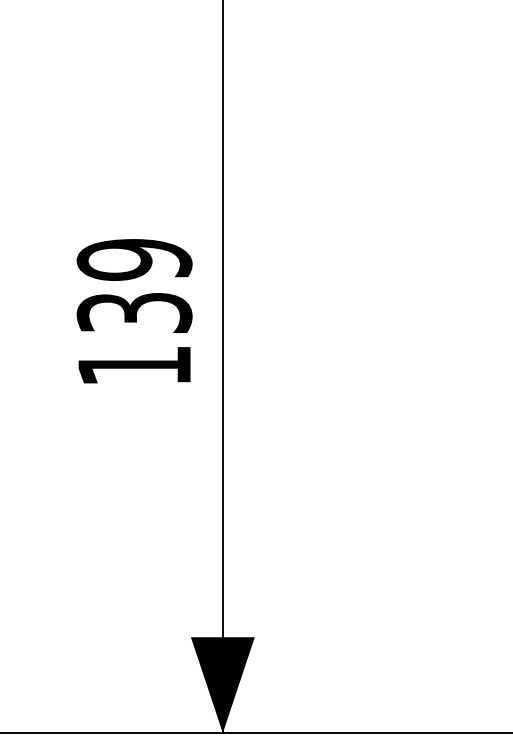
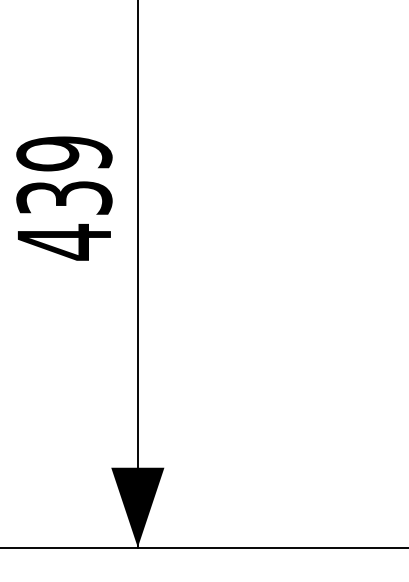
text: (134, 366) -> (64, 242), 139 -> 439

